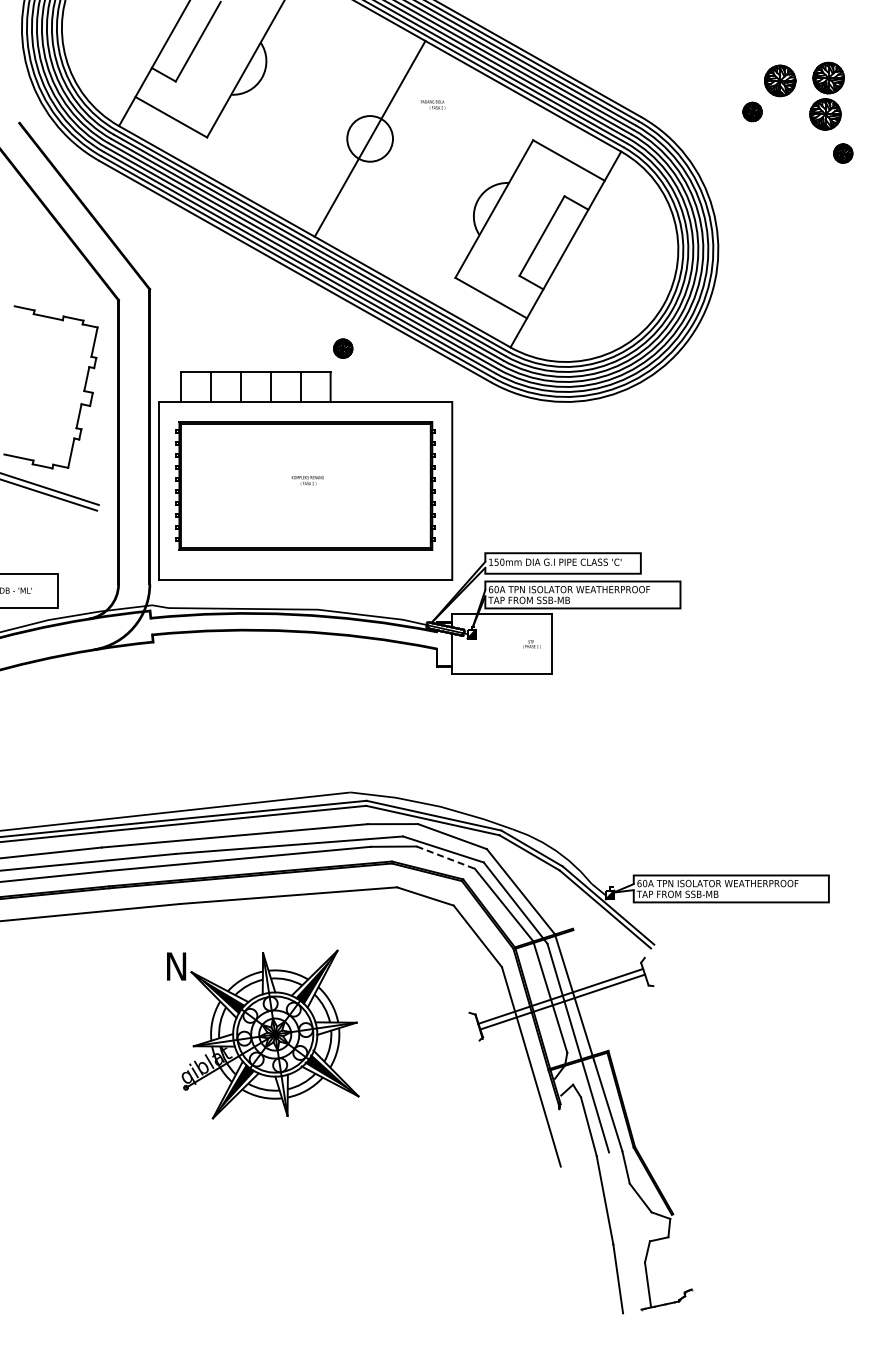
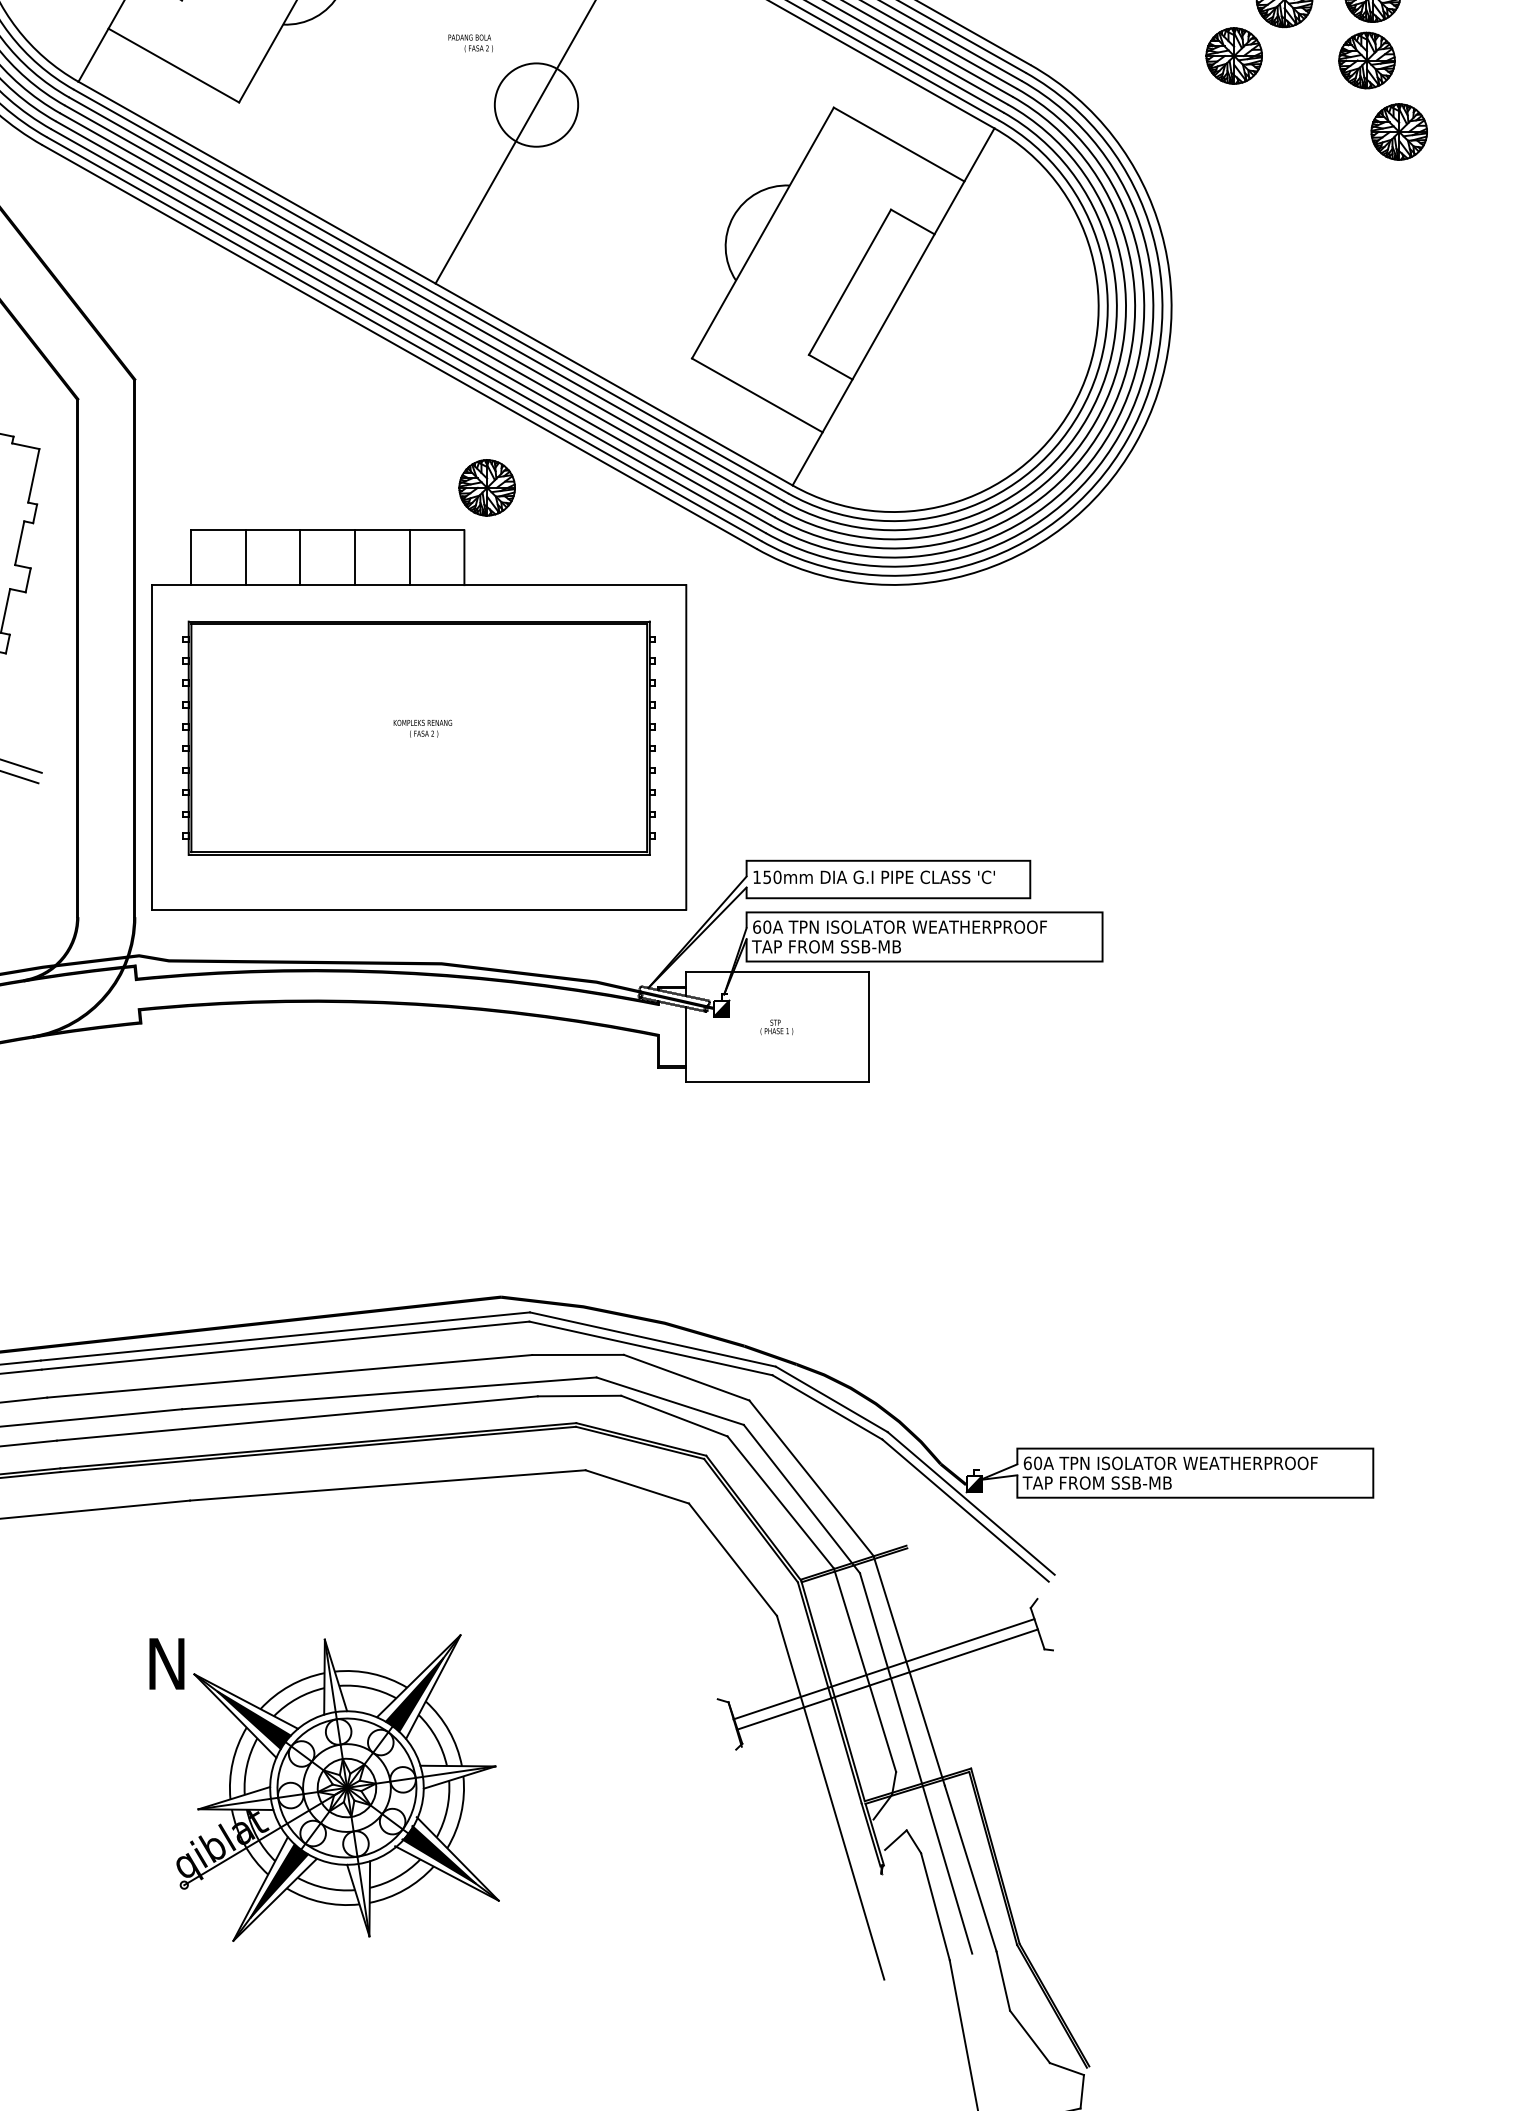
text: (433, 104) -> (471, 42), moved
part: (752, 111) -> (1233, 55), size x1.67
part: (843, 153) -> (1399, 131), size x1.67
part: (343, 348) -> (487, 487), size x1.67
text: (531, 644) -> (776, 1027), moved
line: (446, 857) -> (675, 1415), dashed -> solid
part: (263, 1034) -> (325, 1787), moved

